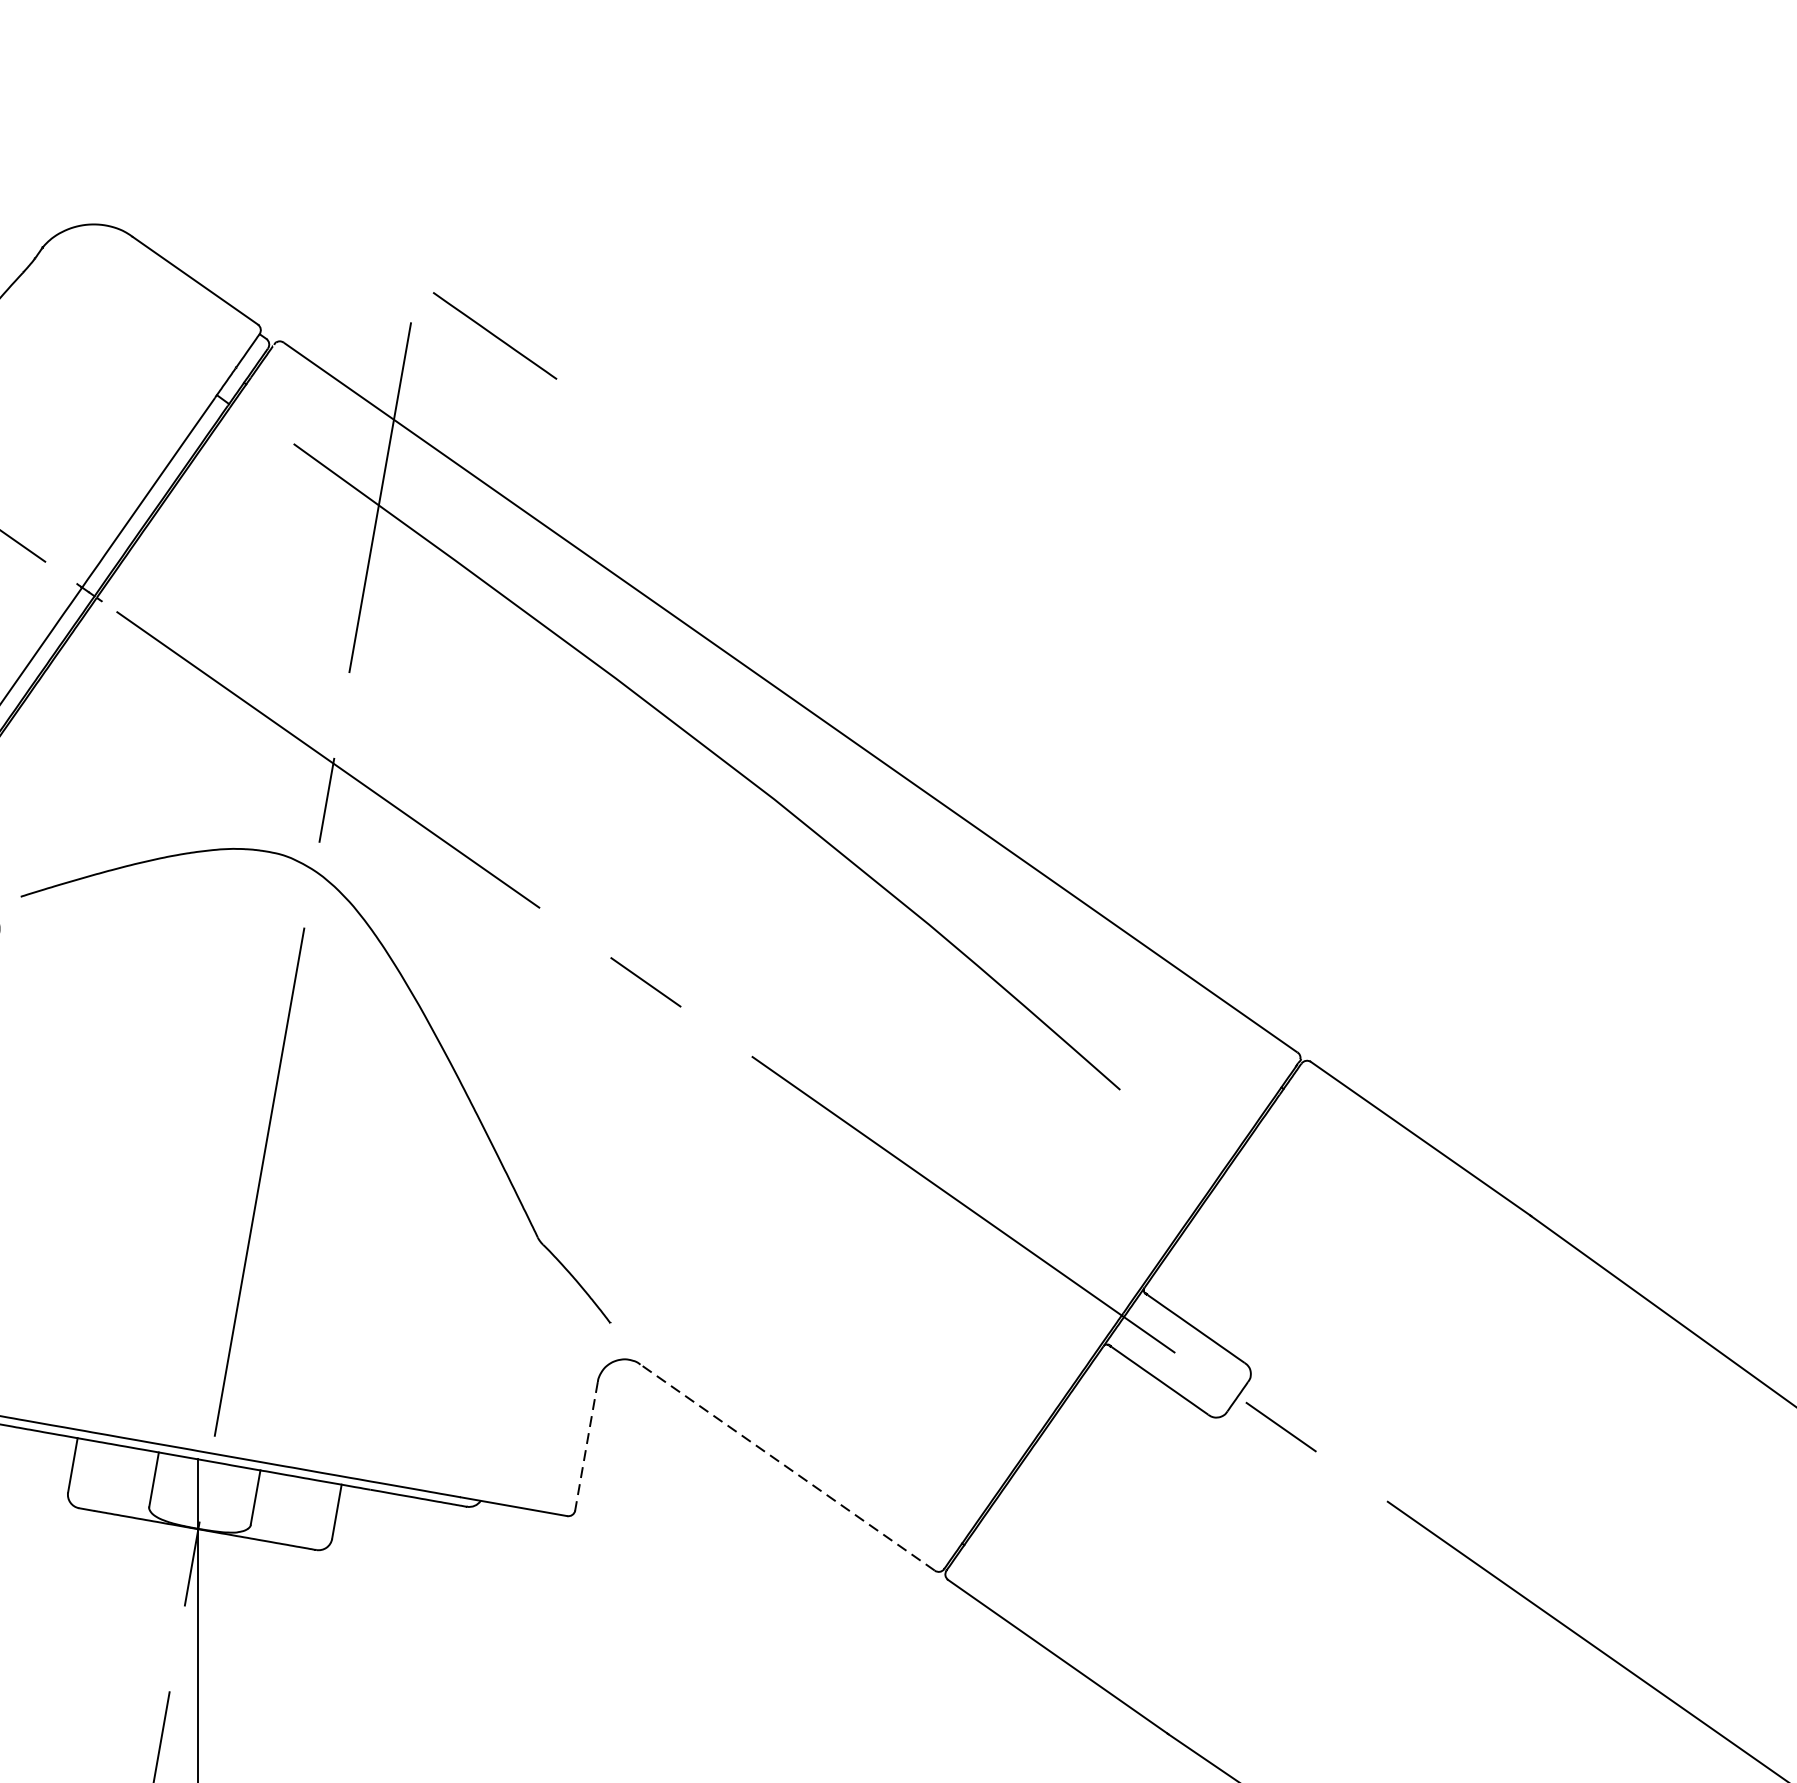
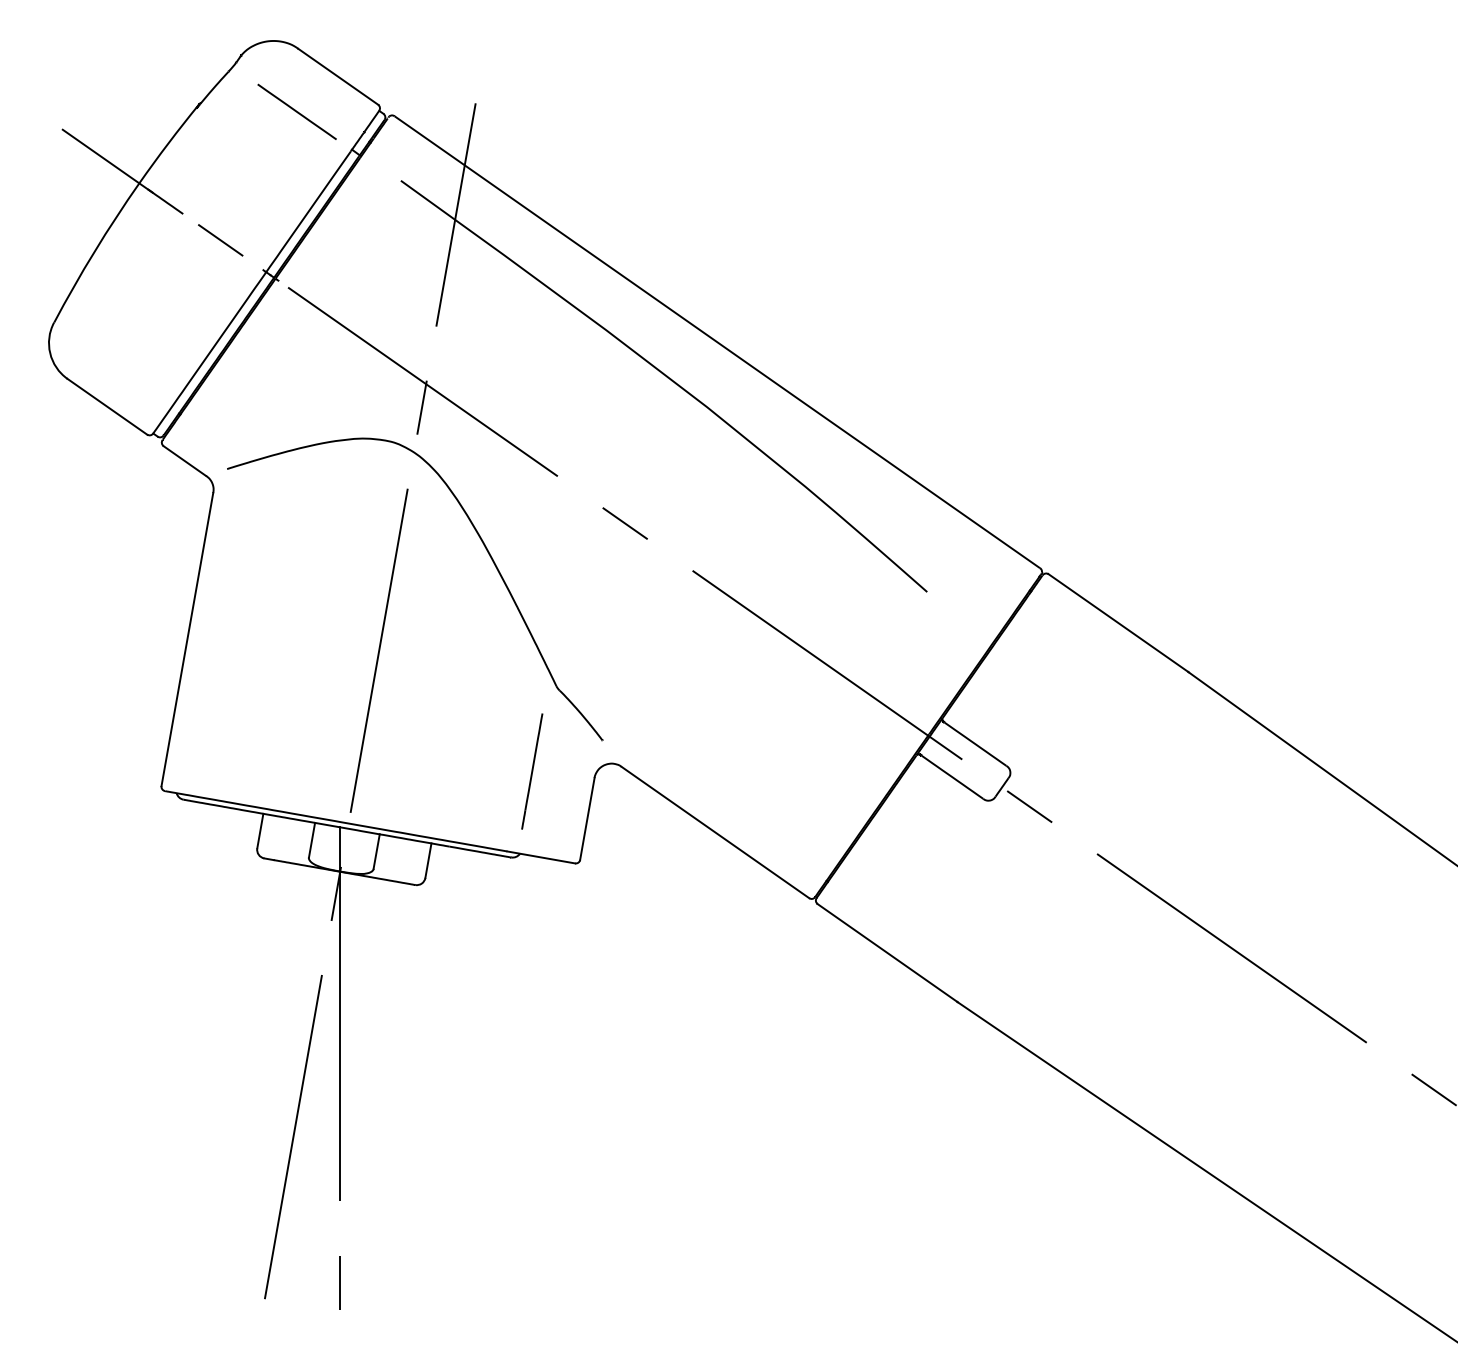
line: (494, 335) -> (296, 111), moved
line: (500, 1371) -> (532, 771), added
line: (586, 1447) -> (587, 819), dashed -> solid
line: (787, 1467) -> (715, 832), dashed -> solid

